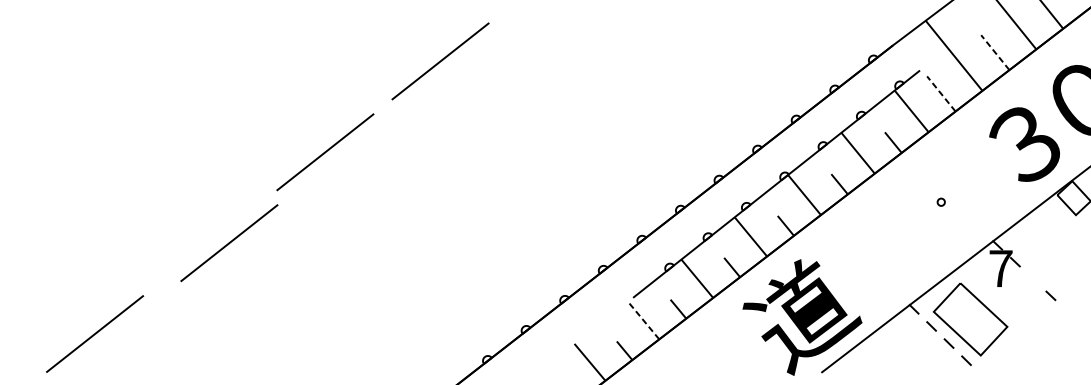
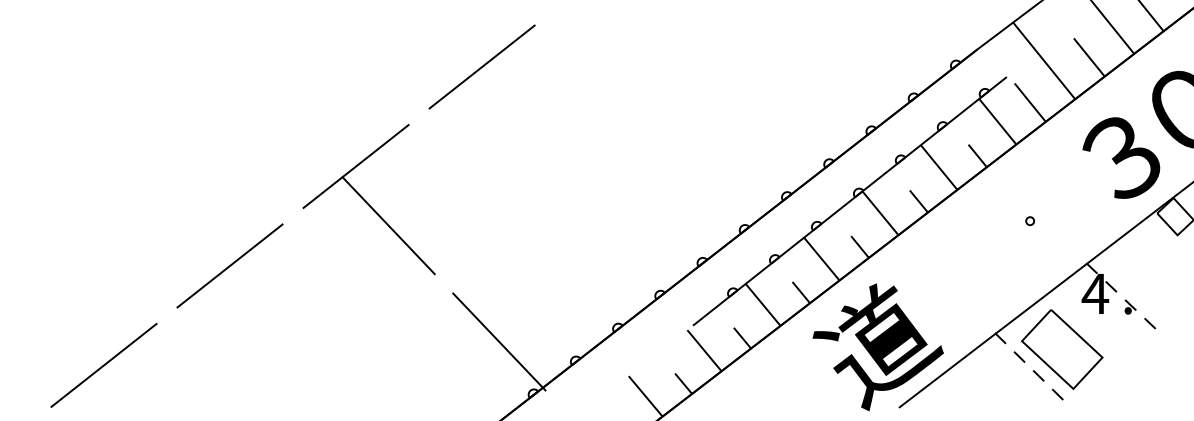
line: (995, 52) -> (1089, 57), dashed -> solid
line: (941, 93) -> (1030, 102), dashed -> solid
line: (354, 206) -> (388, 225), added
line: (228, 242) -> (229, 265), moved
text: (1000, 268) -> (1095, 293), 7 -> 4
part: (1032, 280) -> (1130, 306), added
line: (456, 312) -> (499, 341), added
line: (643, 320) -> (704, 350), dashed -> solid

